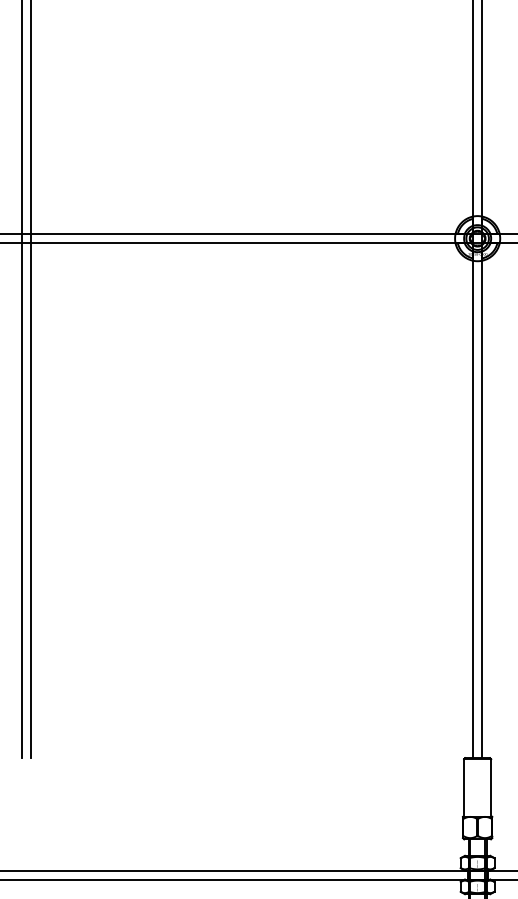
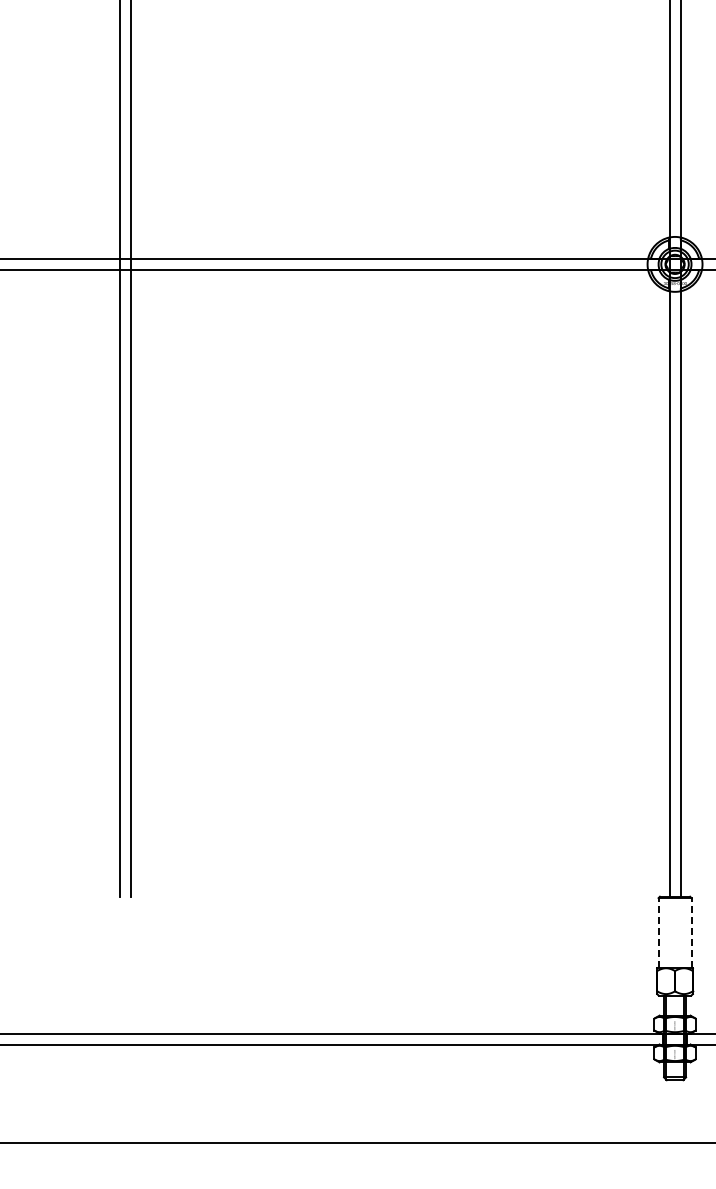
line: (464, 787) -> (658, 932), solid -> dashed
line: (491, 787) -> (691, 932), solid -> dashed

